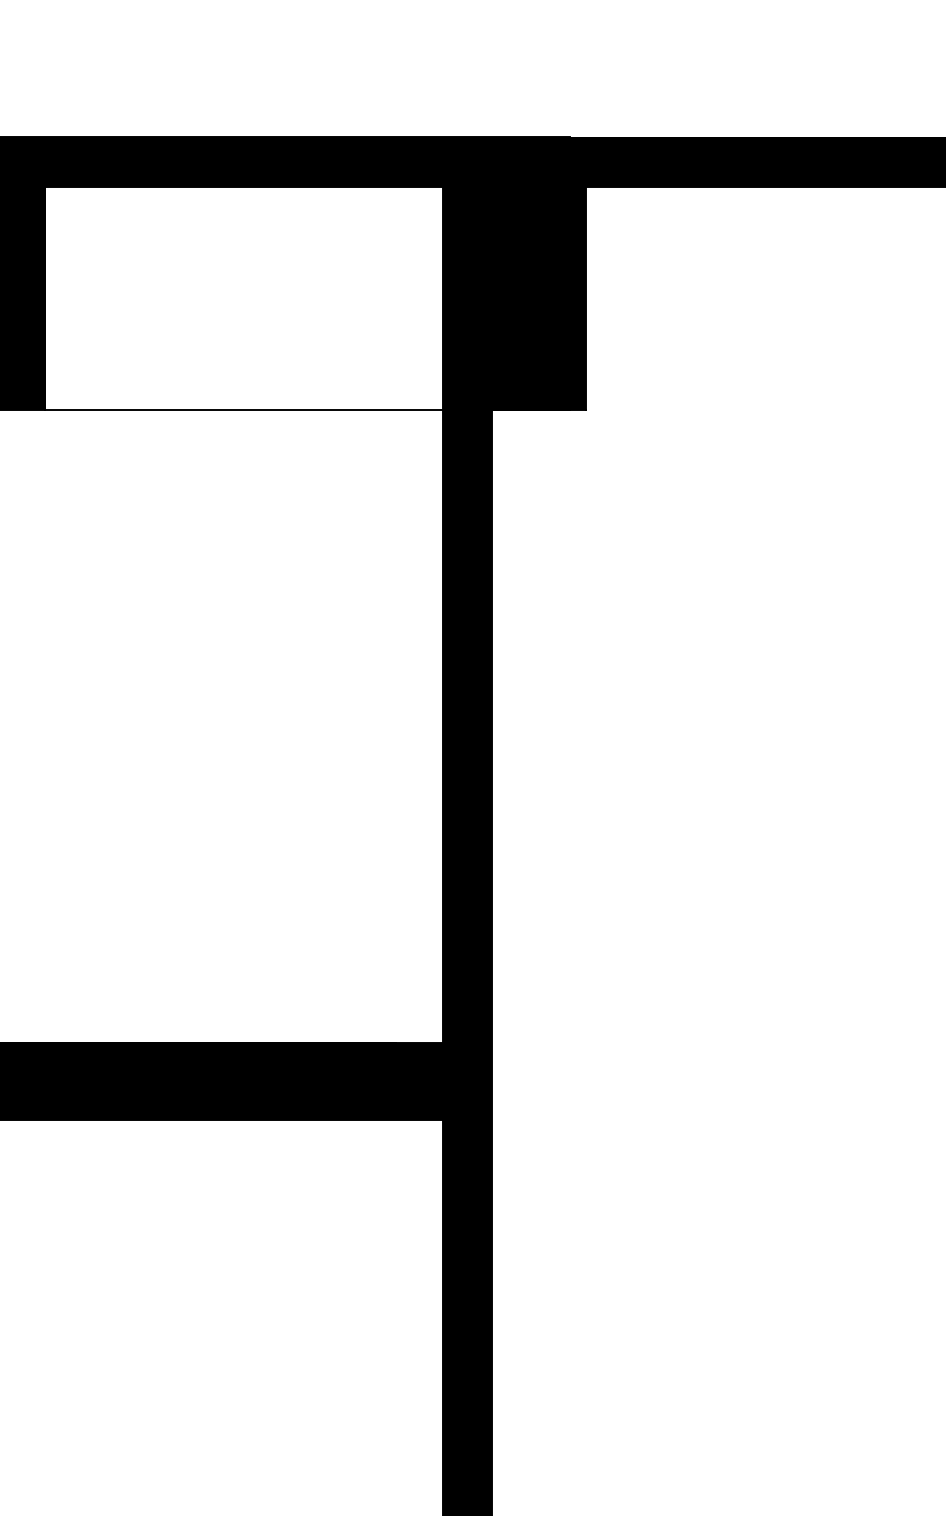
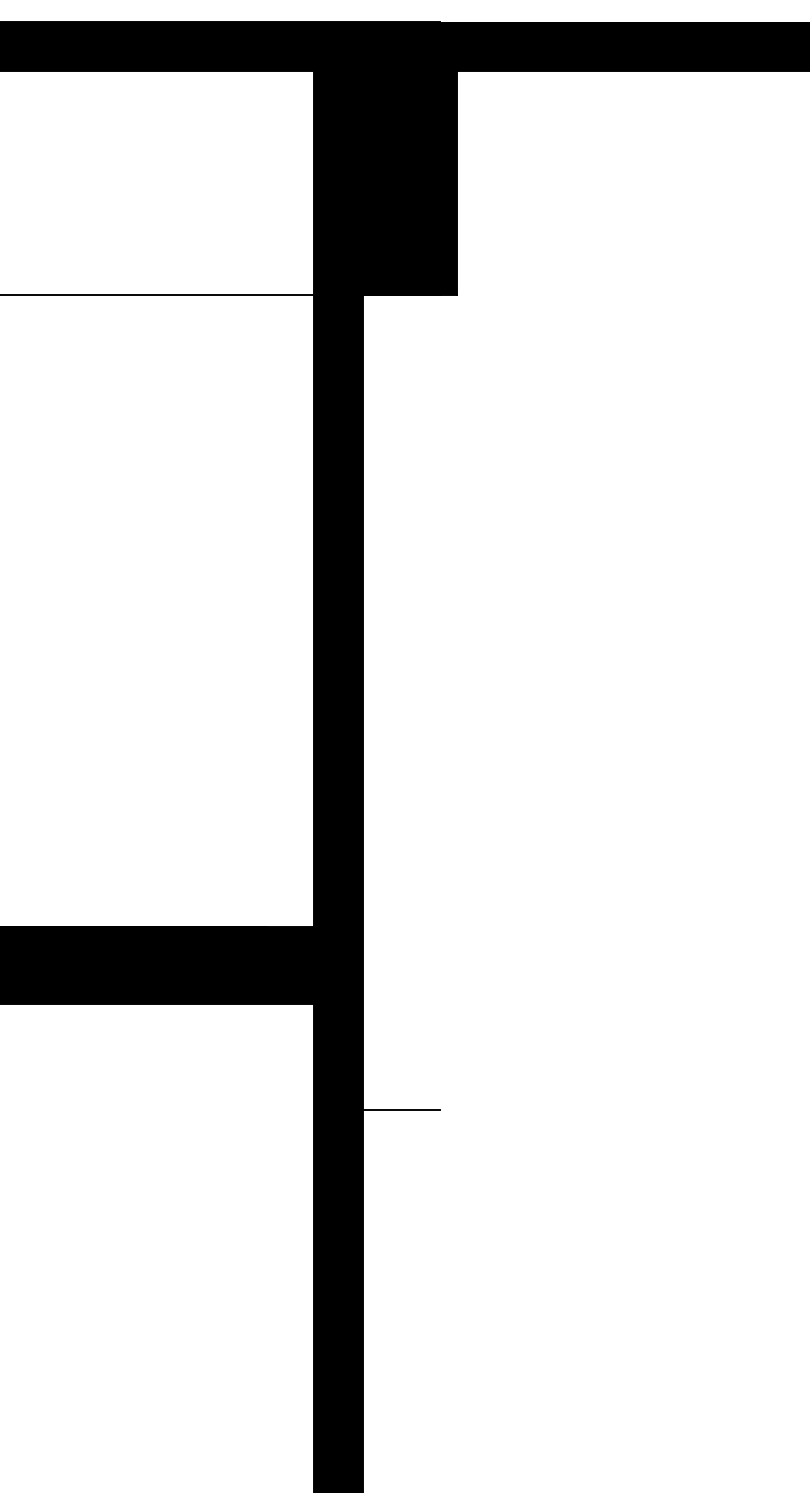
line: (530, 1225) -> (401, 1110), added

